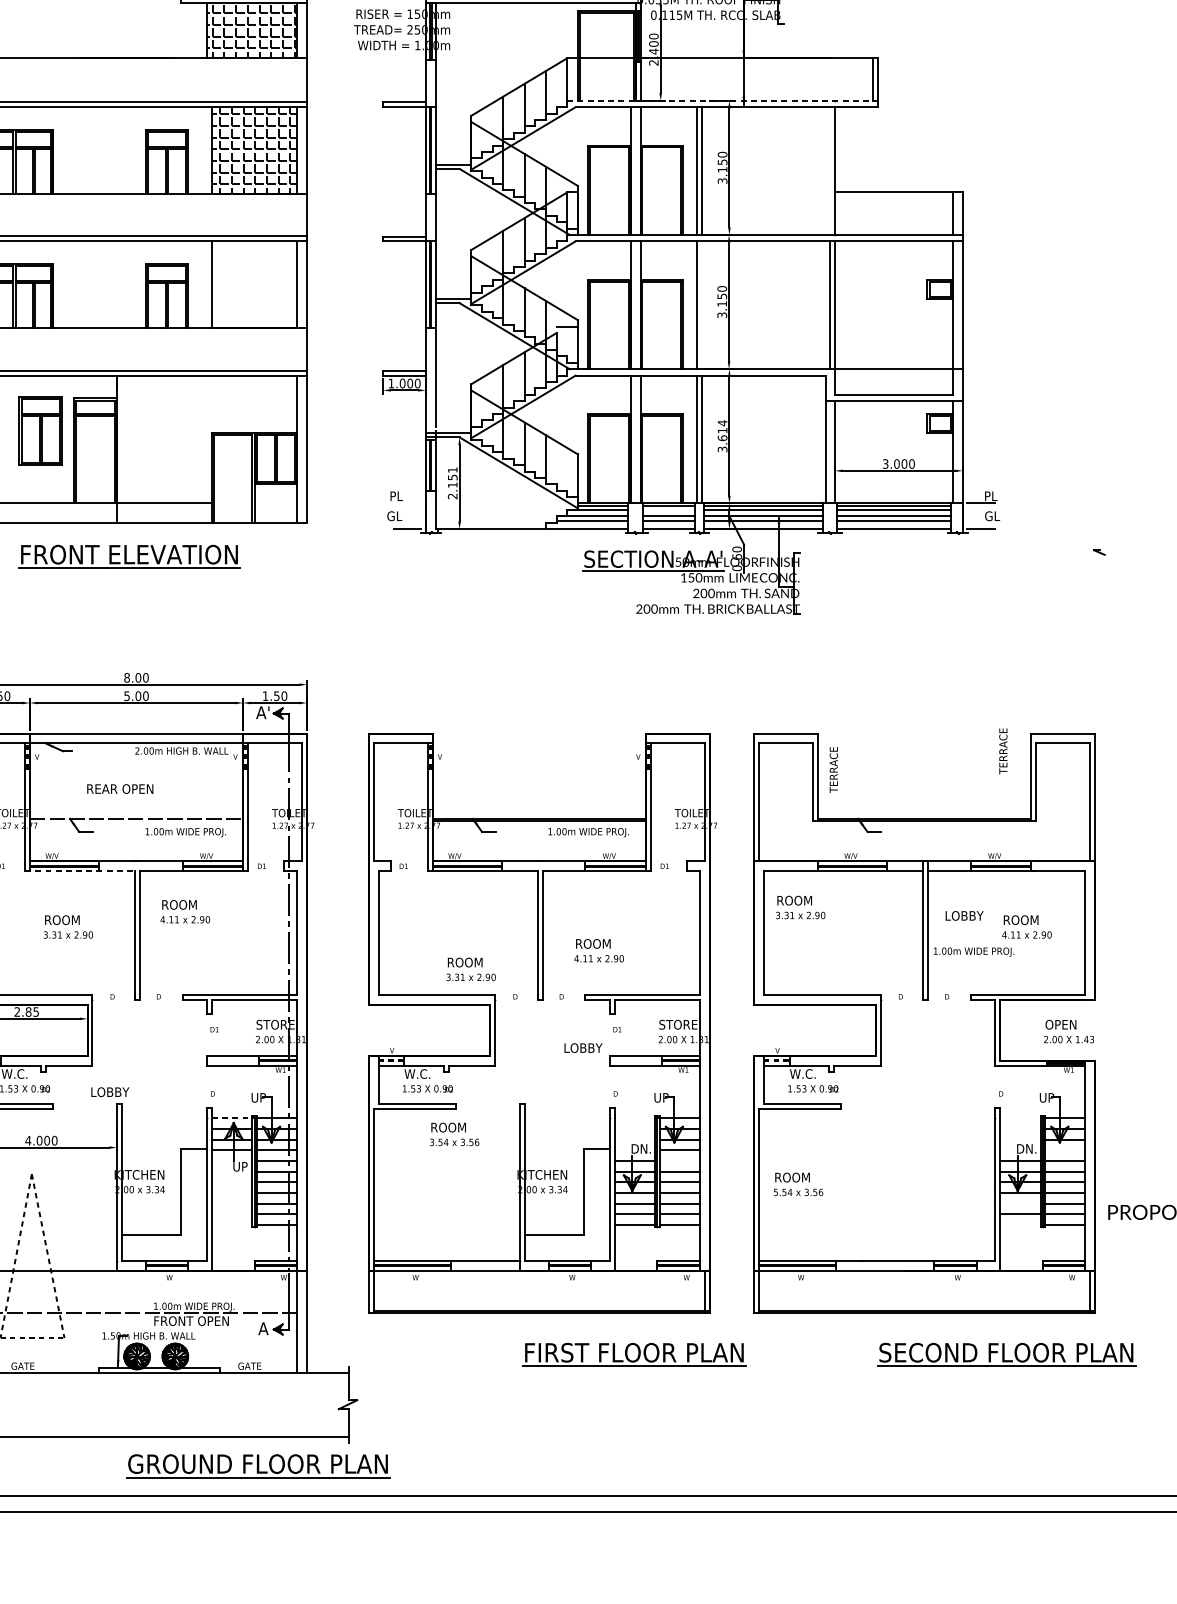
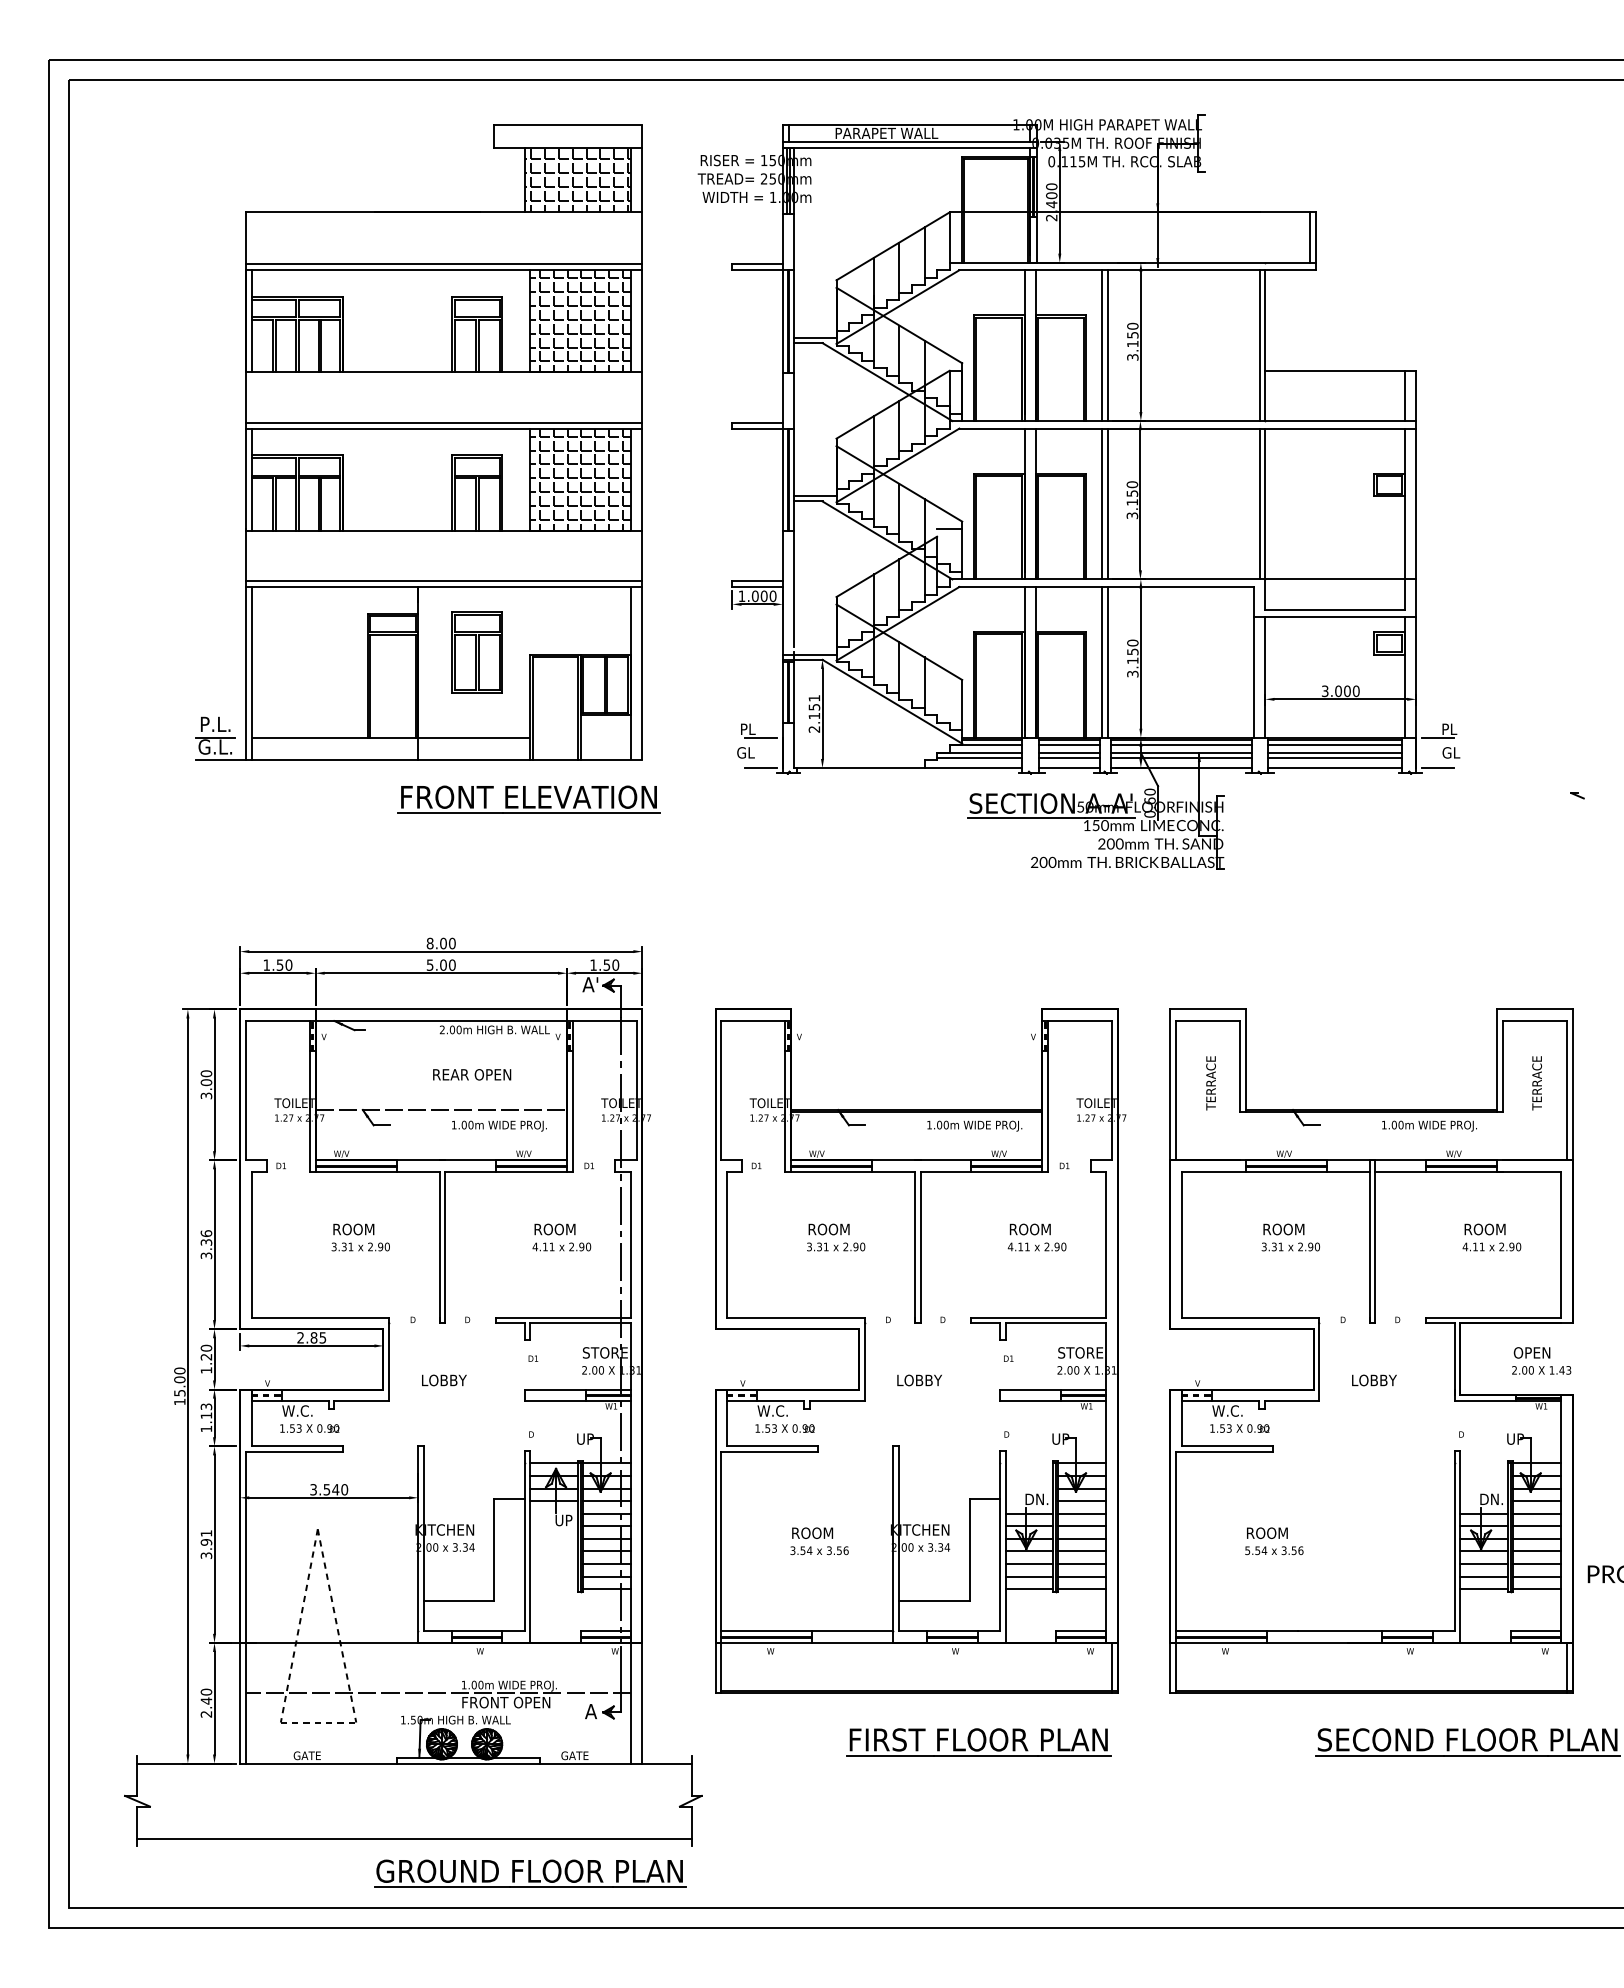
line: (723, 100) -> (1133, 262), dashed -> solid
line: (829, 170) -> (1259, 345), added
hatch: (254, 284) -> (580, 479), added
line: (701, 304) -> (1108, 503), added
text: (722, 430) -> (1132, 651), 3.614 -> 3.150
part: (40, 431) -> (476, 652), moved
line: (407, 503) -> (761, 737), added
line: (668, 509) -> (1069, 745), added
part: (129, 556) -> (528, 799), moved
text: (1002, 751) -> (1536, 1083), moved
text: (833, 770) -> (1210, 1083), moved
text: (120, 788) -> (472, 1074), moved
line: (79, 871) -> (374, 1171), dashed -> solid
text: (800, 907) -> (1290, 1237), moved
text: (185, 911) -> (561, 1237), moved
text: (964, 915) -> (1374, 1380), moved
text: (598, 950) -> (1036, 1237), moved
text: (974, 951) -> (1429, 1125), moved
text: (471, 969) -> (836, 1237), moved
text: (583, 1048) -> (919, 1380), moved
text: (110, 1092) -> (444, 1380), moved
line: (232, 1118) -> (554, 1463), dashed -> solid
text: (454, 1134) -> (819, 1541), moved
text: (37, 1140) -> (324, 1489), 4.000 -> 3.540
line: (1064, 1150) -> (1536, 1501), added
line: (679, 1160) -> (1082, 1513), added
text: (798, 1184) -> (1274, 1541), moved
line: (1020, 1203) -> (1484, 1563), added
line: (1020, 1225) -> (1484, 1589), added
part: (634, 1354) -> (978, 1742), moved
part: (258, 1465) -> (530, 1873), moved

